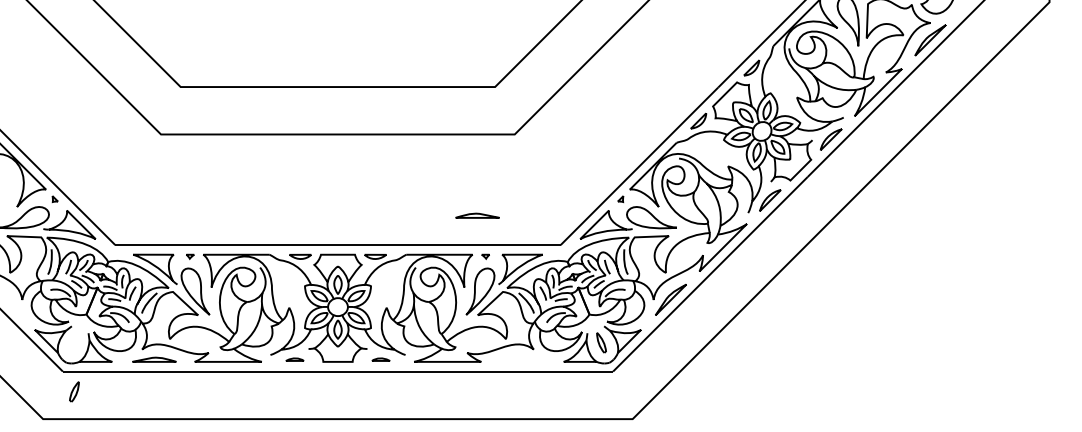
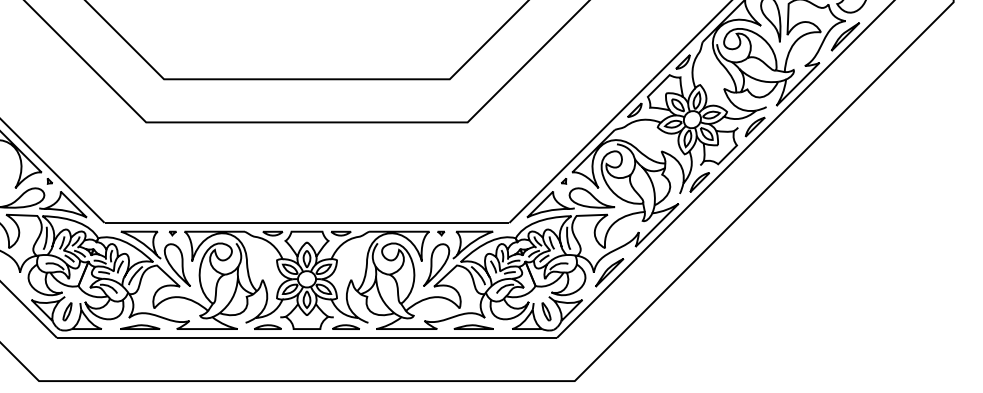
part: (477, 215) -> (473, 326), moved
part: (294, 359) -> (267, 326), size x1.67
part: (380, 359) -> (345, 326), size x1.67
part: (74, 391) -> (67, 311), moved

